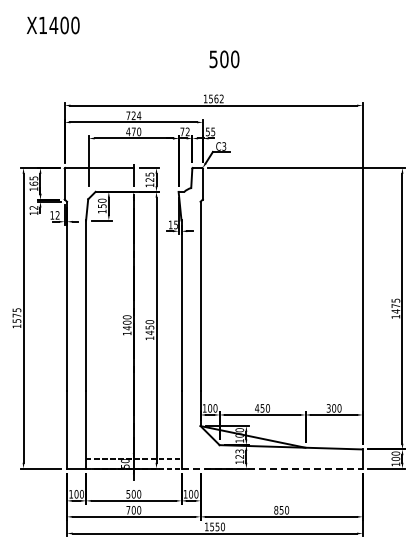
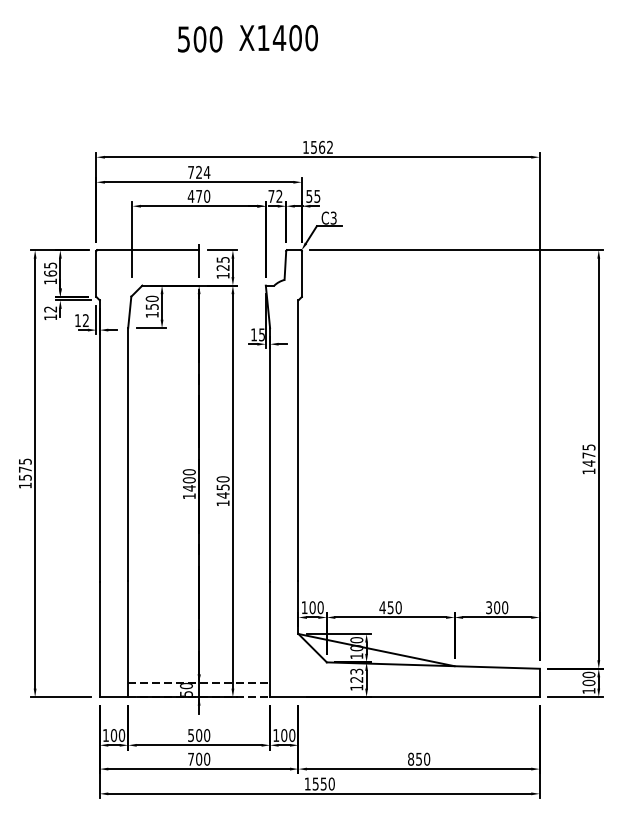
text: (53, 25) -> (279, 38), moved
text: (224, 59) -> (200, 39), moved
line: (272, 468) -> (405, 697), dashed -> solid

